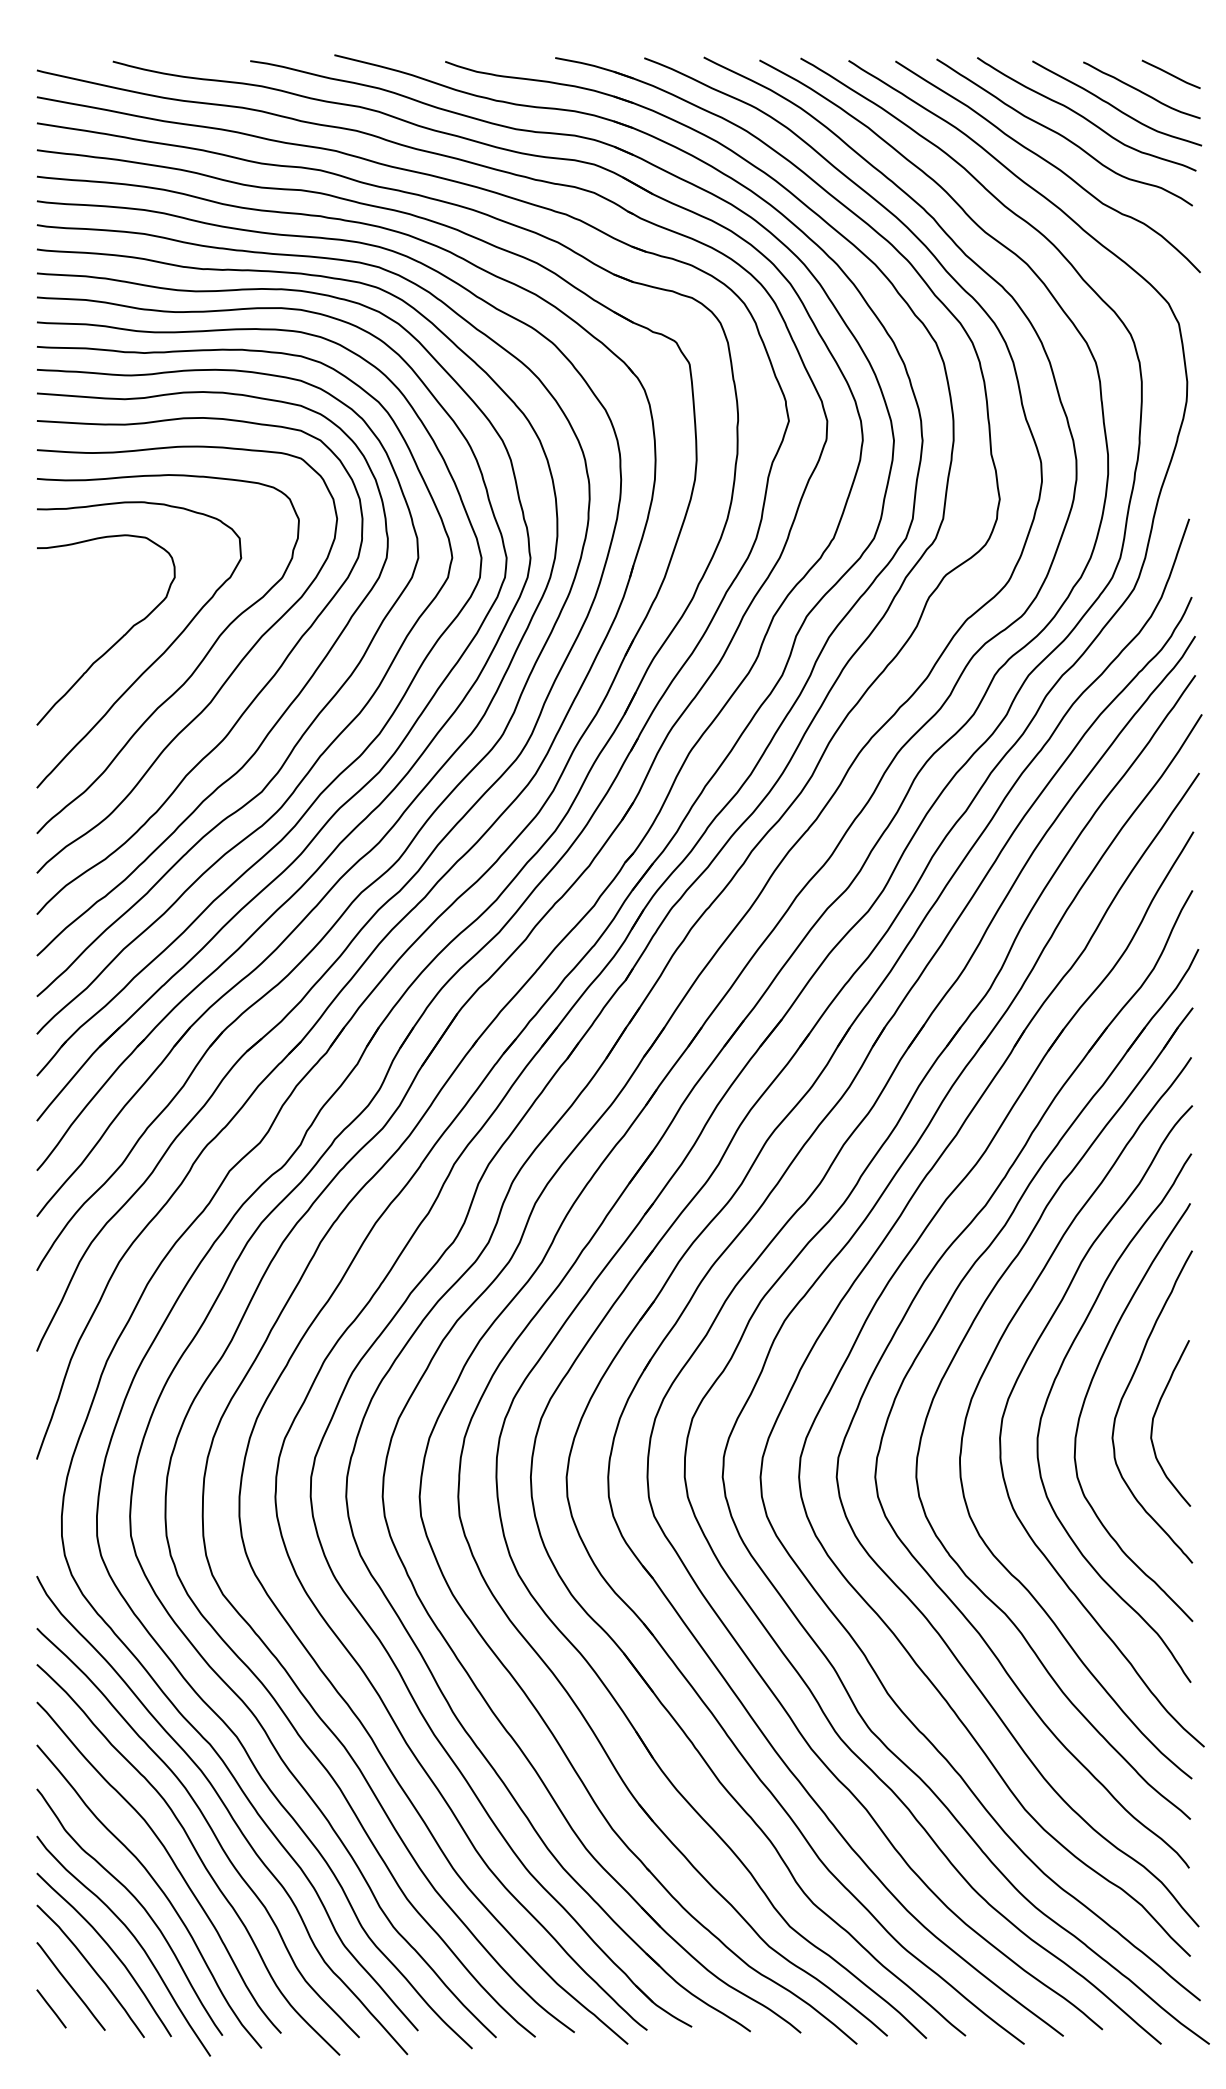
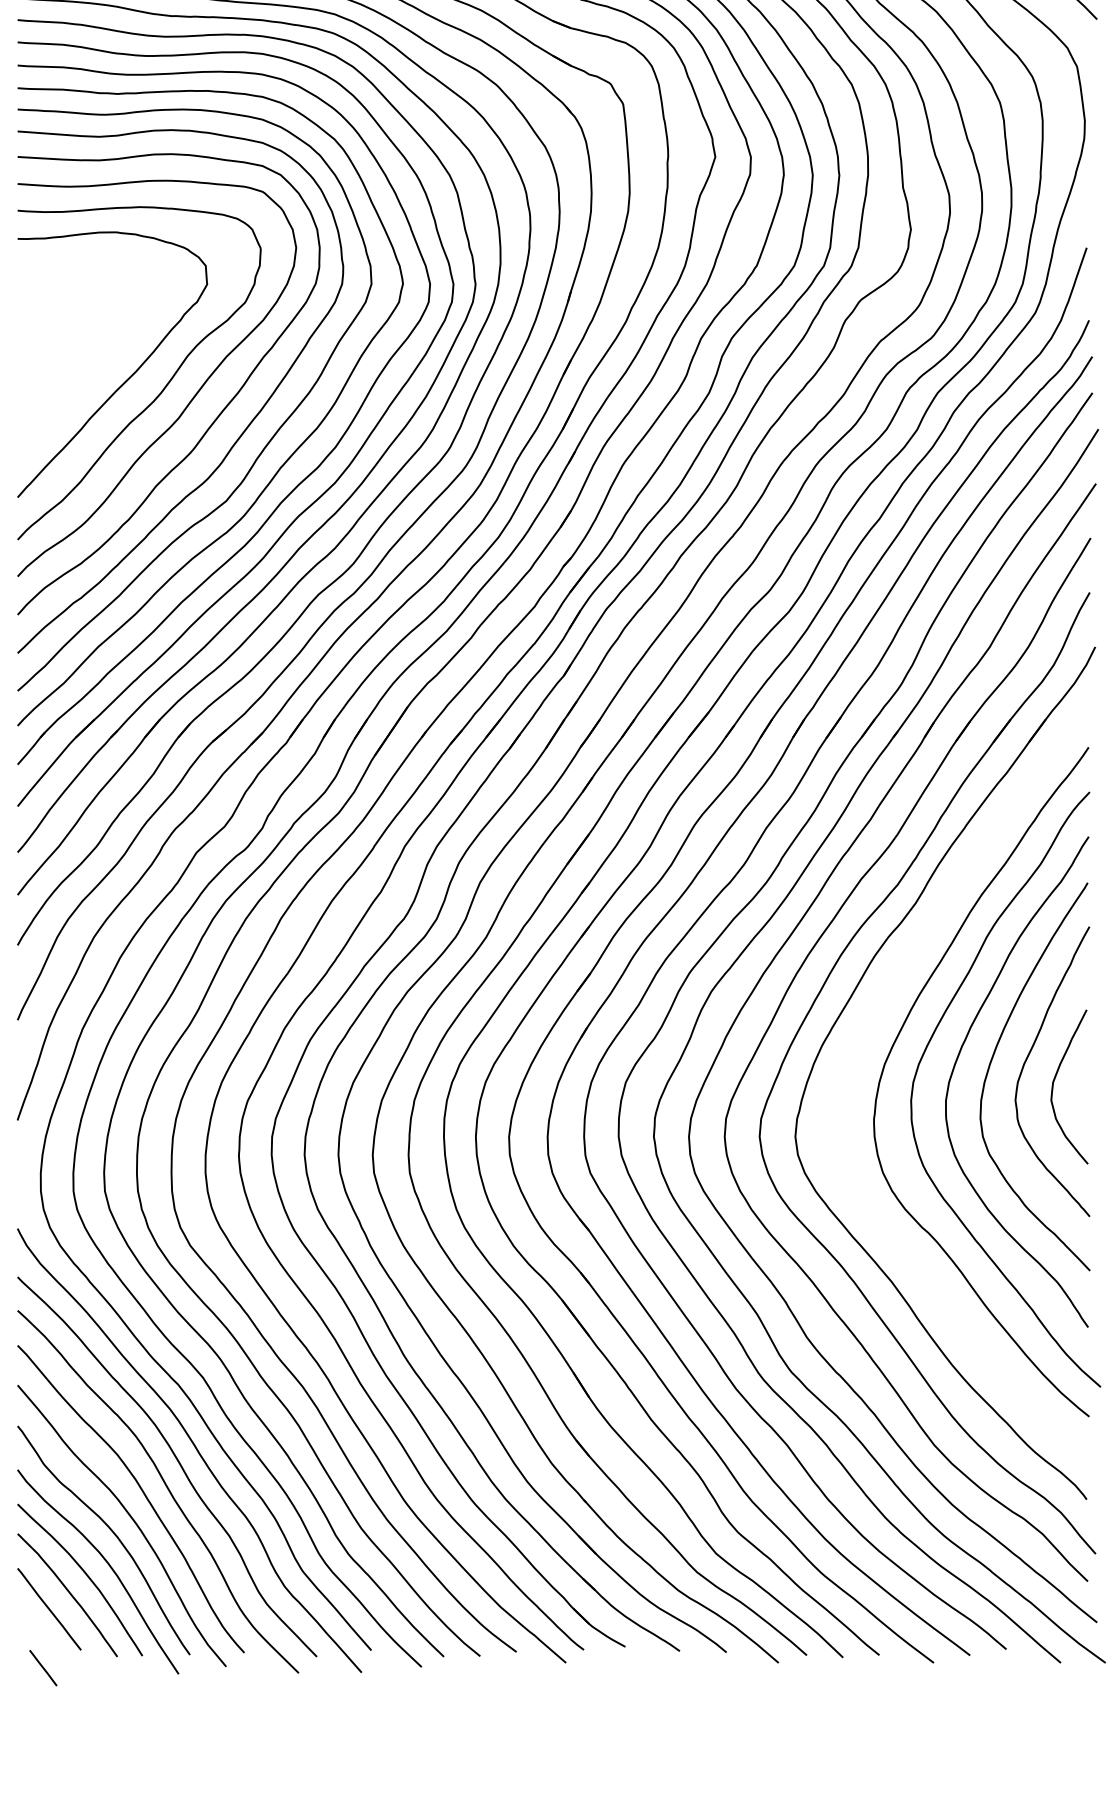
curve: (117, 640) -> (92, 360), removed
part: (952, 1362) -> (867, 1030), removed
line: (51, 2008) -> (43, 1667), moved

